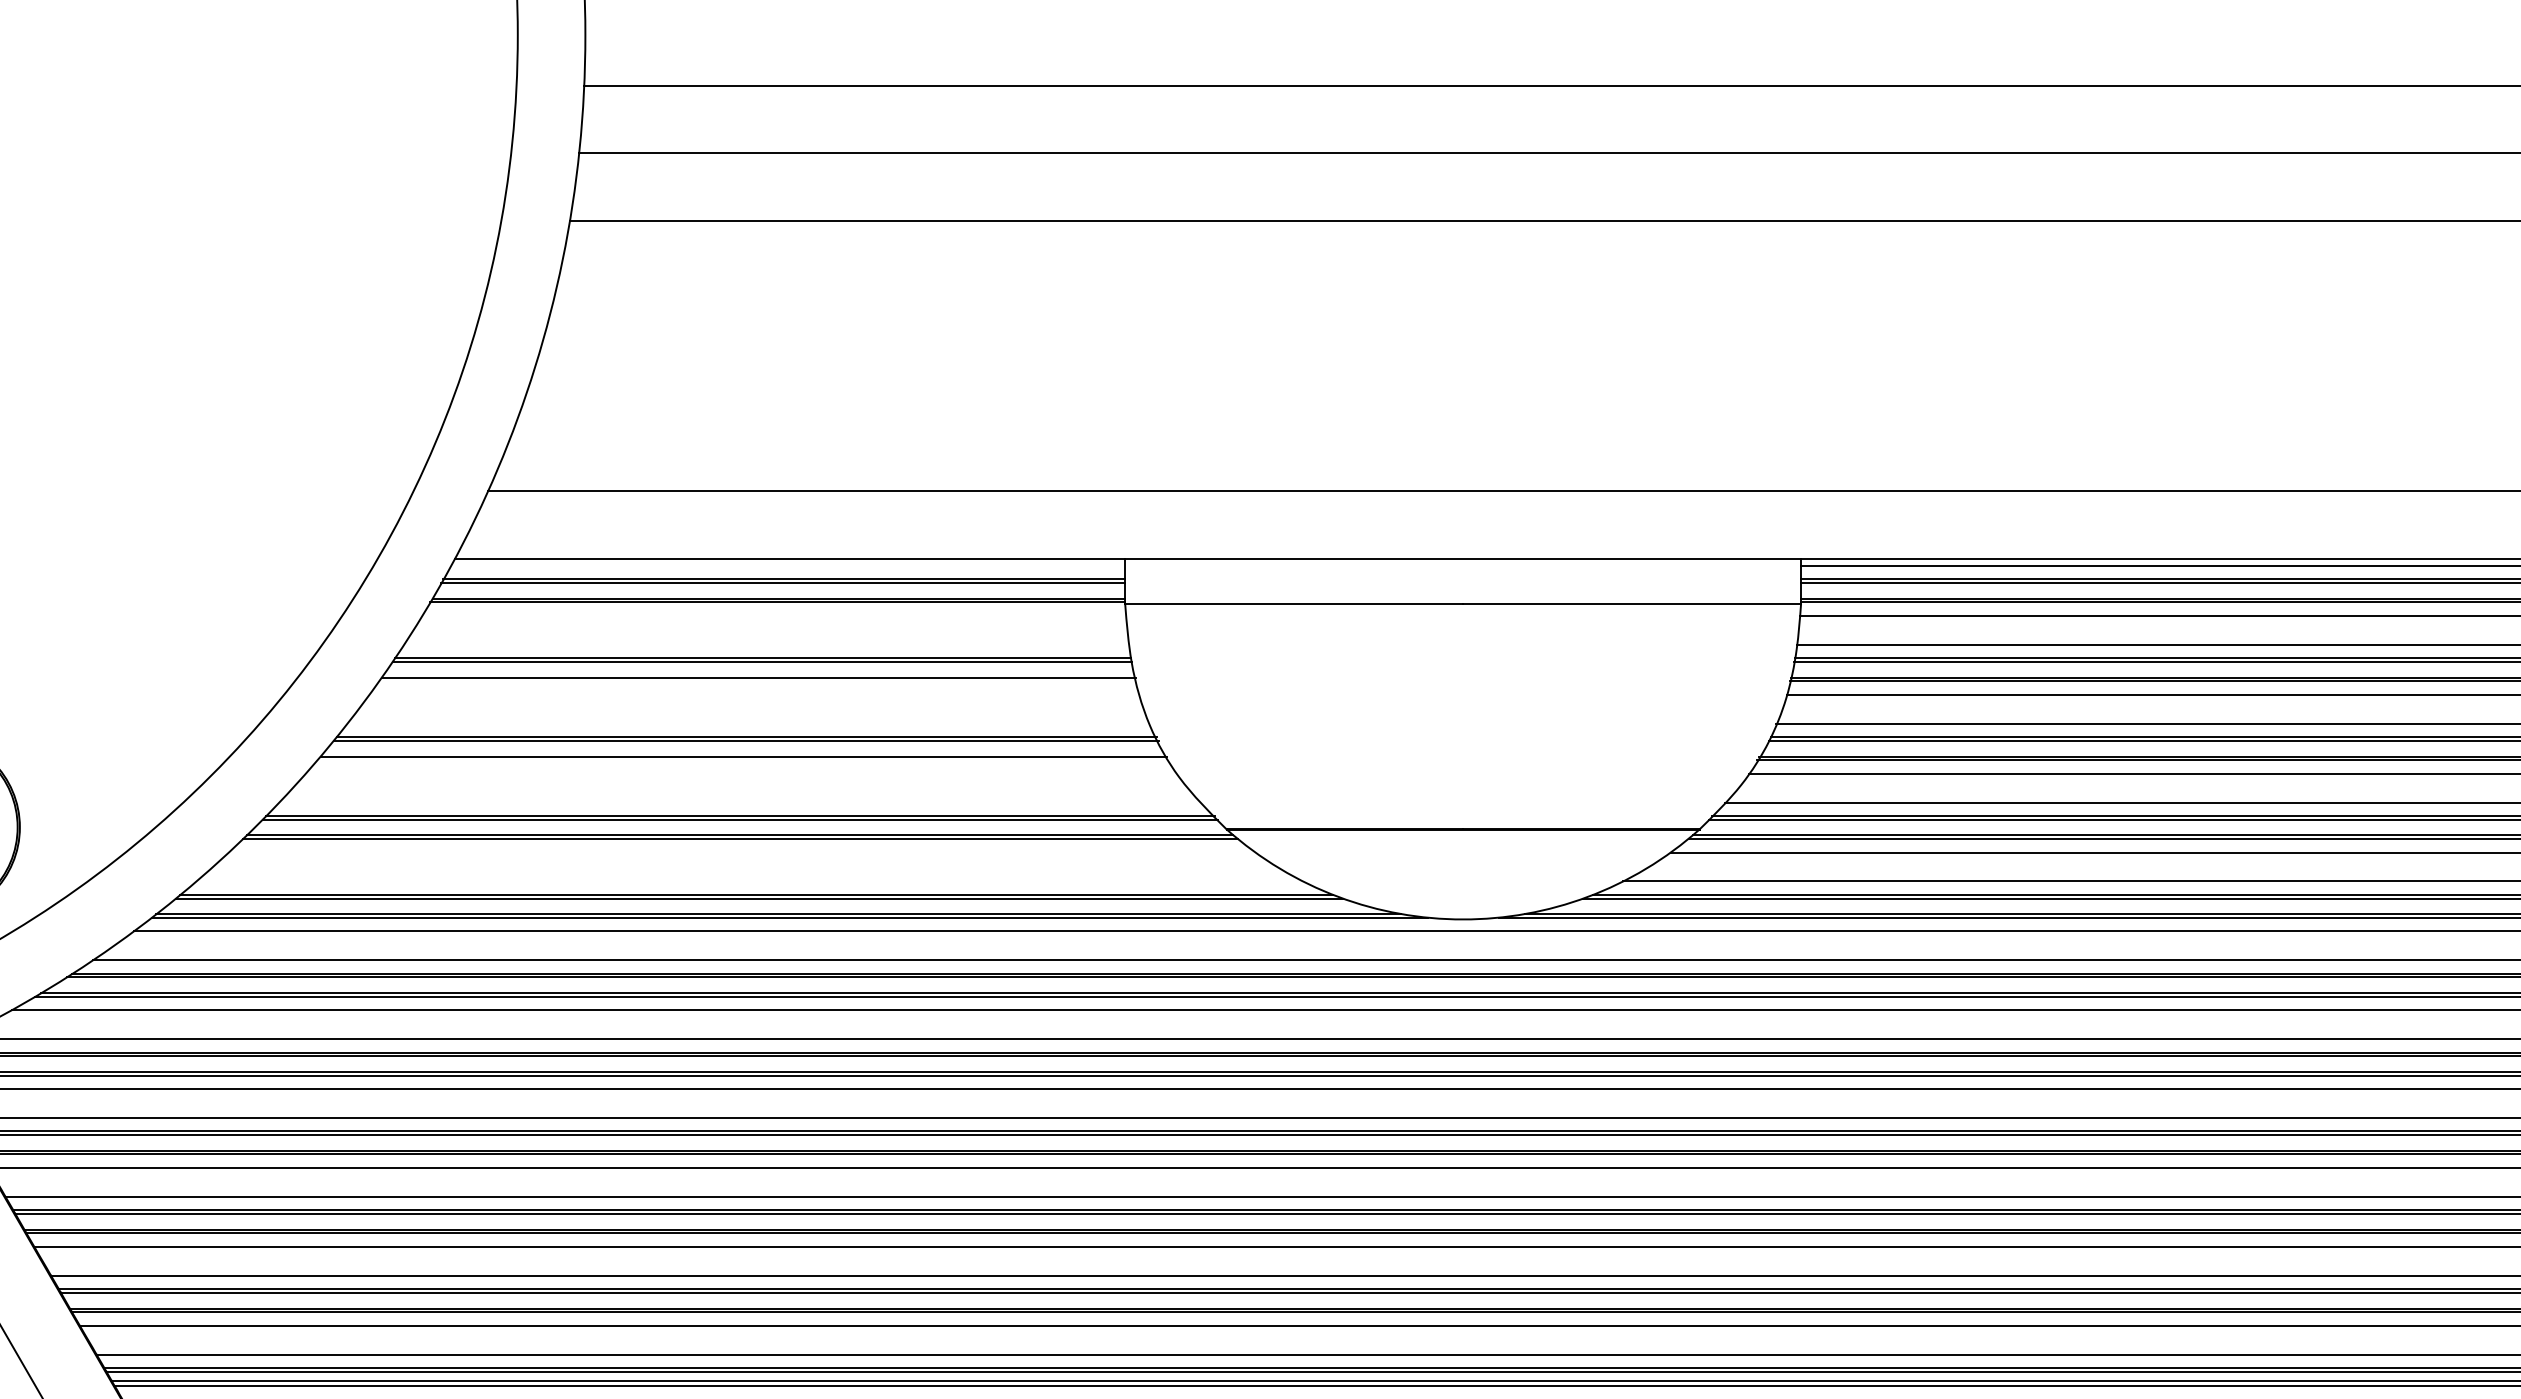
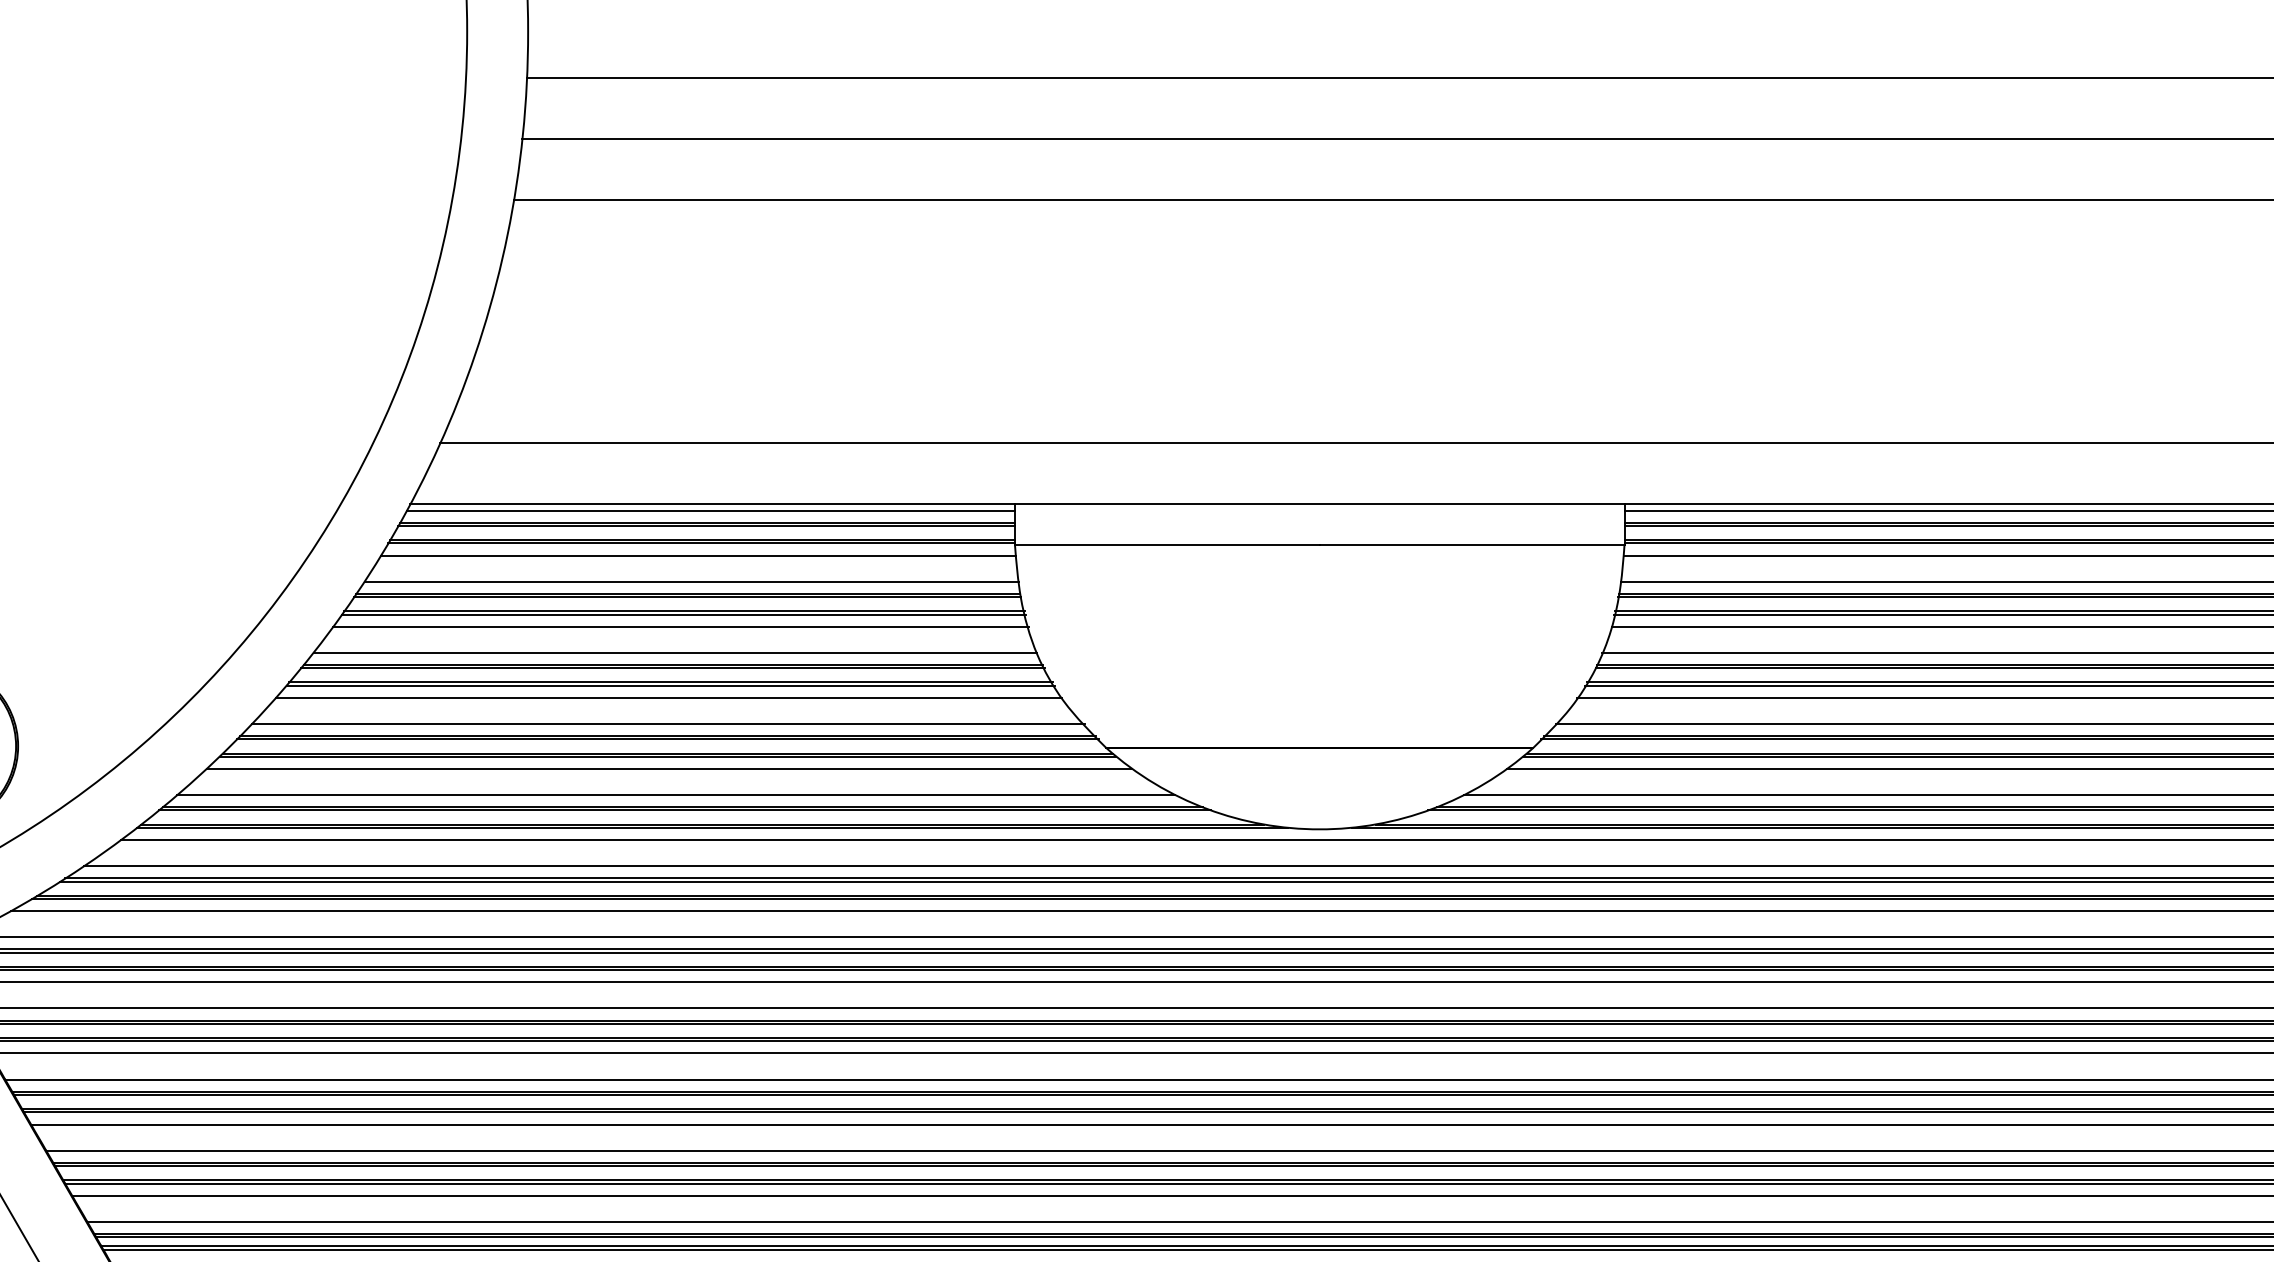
line: (787, 565) -> (710, 510), added
line: (774, 615) -> (698, 555), added
line: (766, 644) -> (691, 581), added
line: (757, 681) -> (683, 614), added
line: (755, 694) -> (681, 626), added
line: (747, 723) -> (674, 652), added
line: (743, 759) -> (670, 685), added
line: (741, 773) -> (668, 697), added
line: (741, 802) -> (668, 723), added
line: (742, 853) -> (669, 769), added
line: (749, 881) -> (676, 795), added

